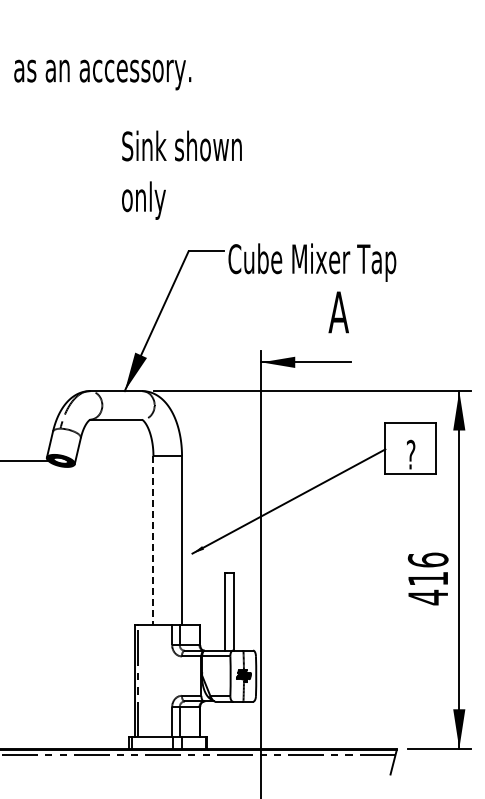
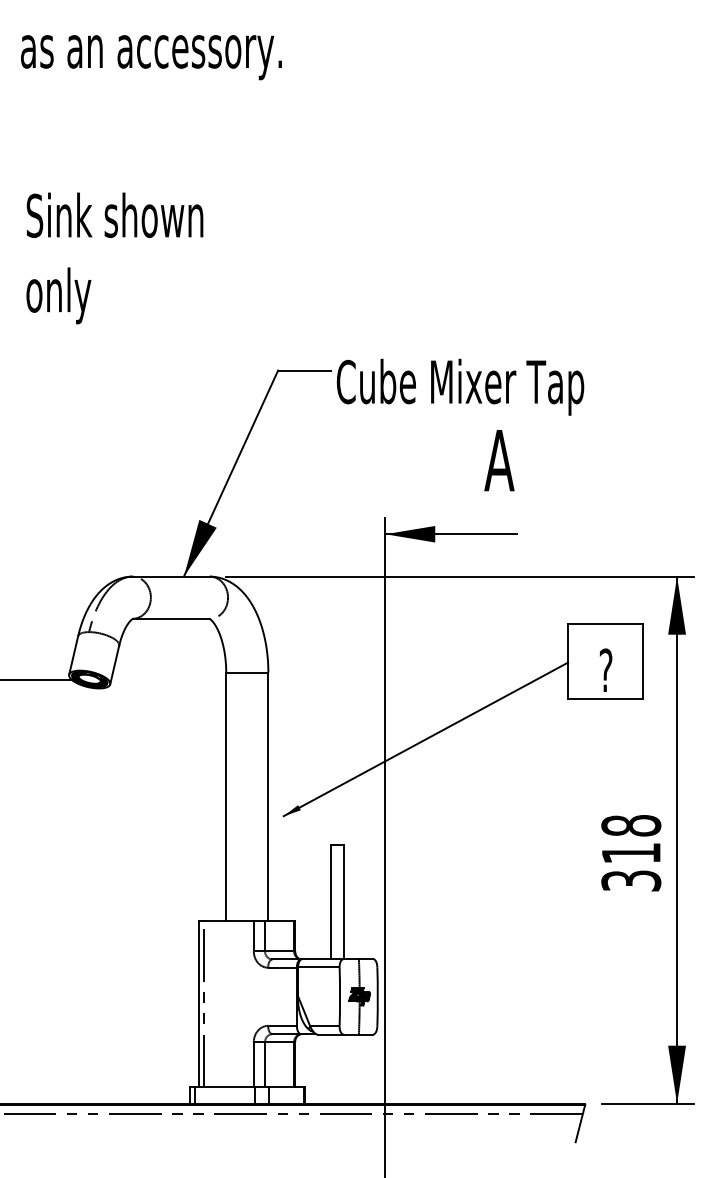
text: (102, 74) -> (151, 56), moved
text: (181, 174) -> (114, 257), moved
line: (153, 541) -> (226, 798), dashed -> solid
text: (427, 578) -> (630, 852), 416 -> 318

